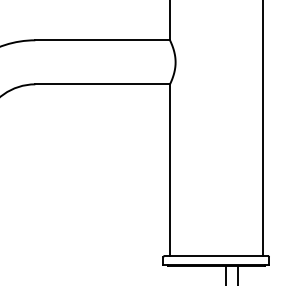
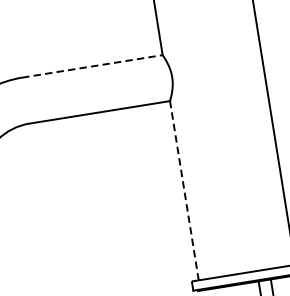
line: (103, 40) -> (93, 66), solid -> dashed
line: (170, 170) -> (184, 190), solid -> dashed

